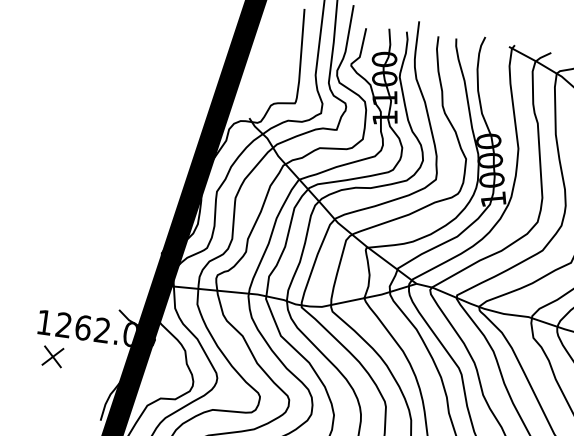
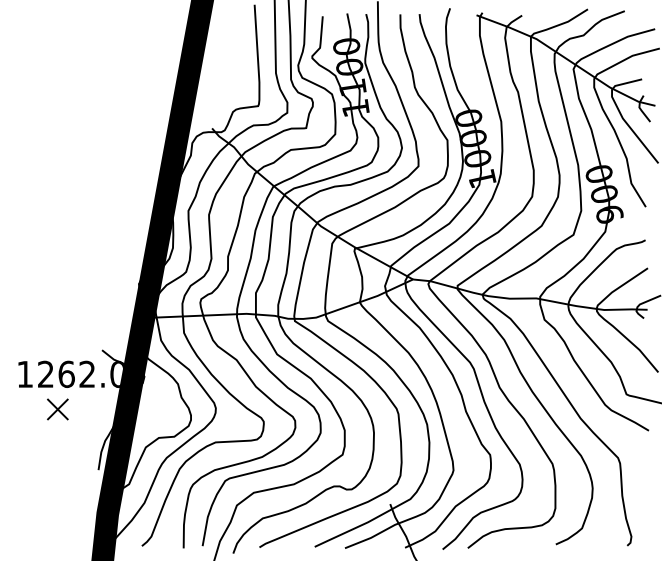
part: (52, 356) -> (57, 409), moved

